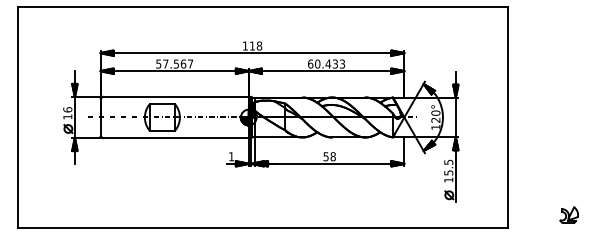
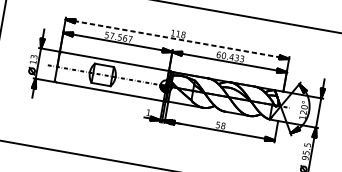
line: (252, 53) -> (177, 39), solid -> dashed
text: (67, 109) -> (33, 56), 16 -> 13
text: (448, 179) -> (305, 157), 15.5 -> 95.5

